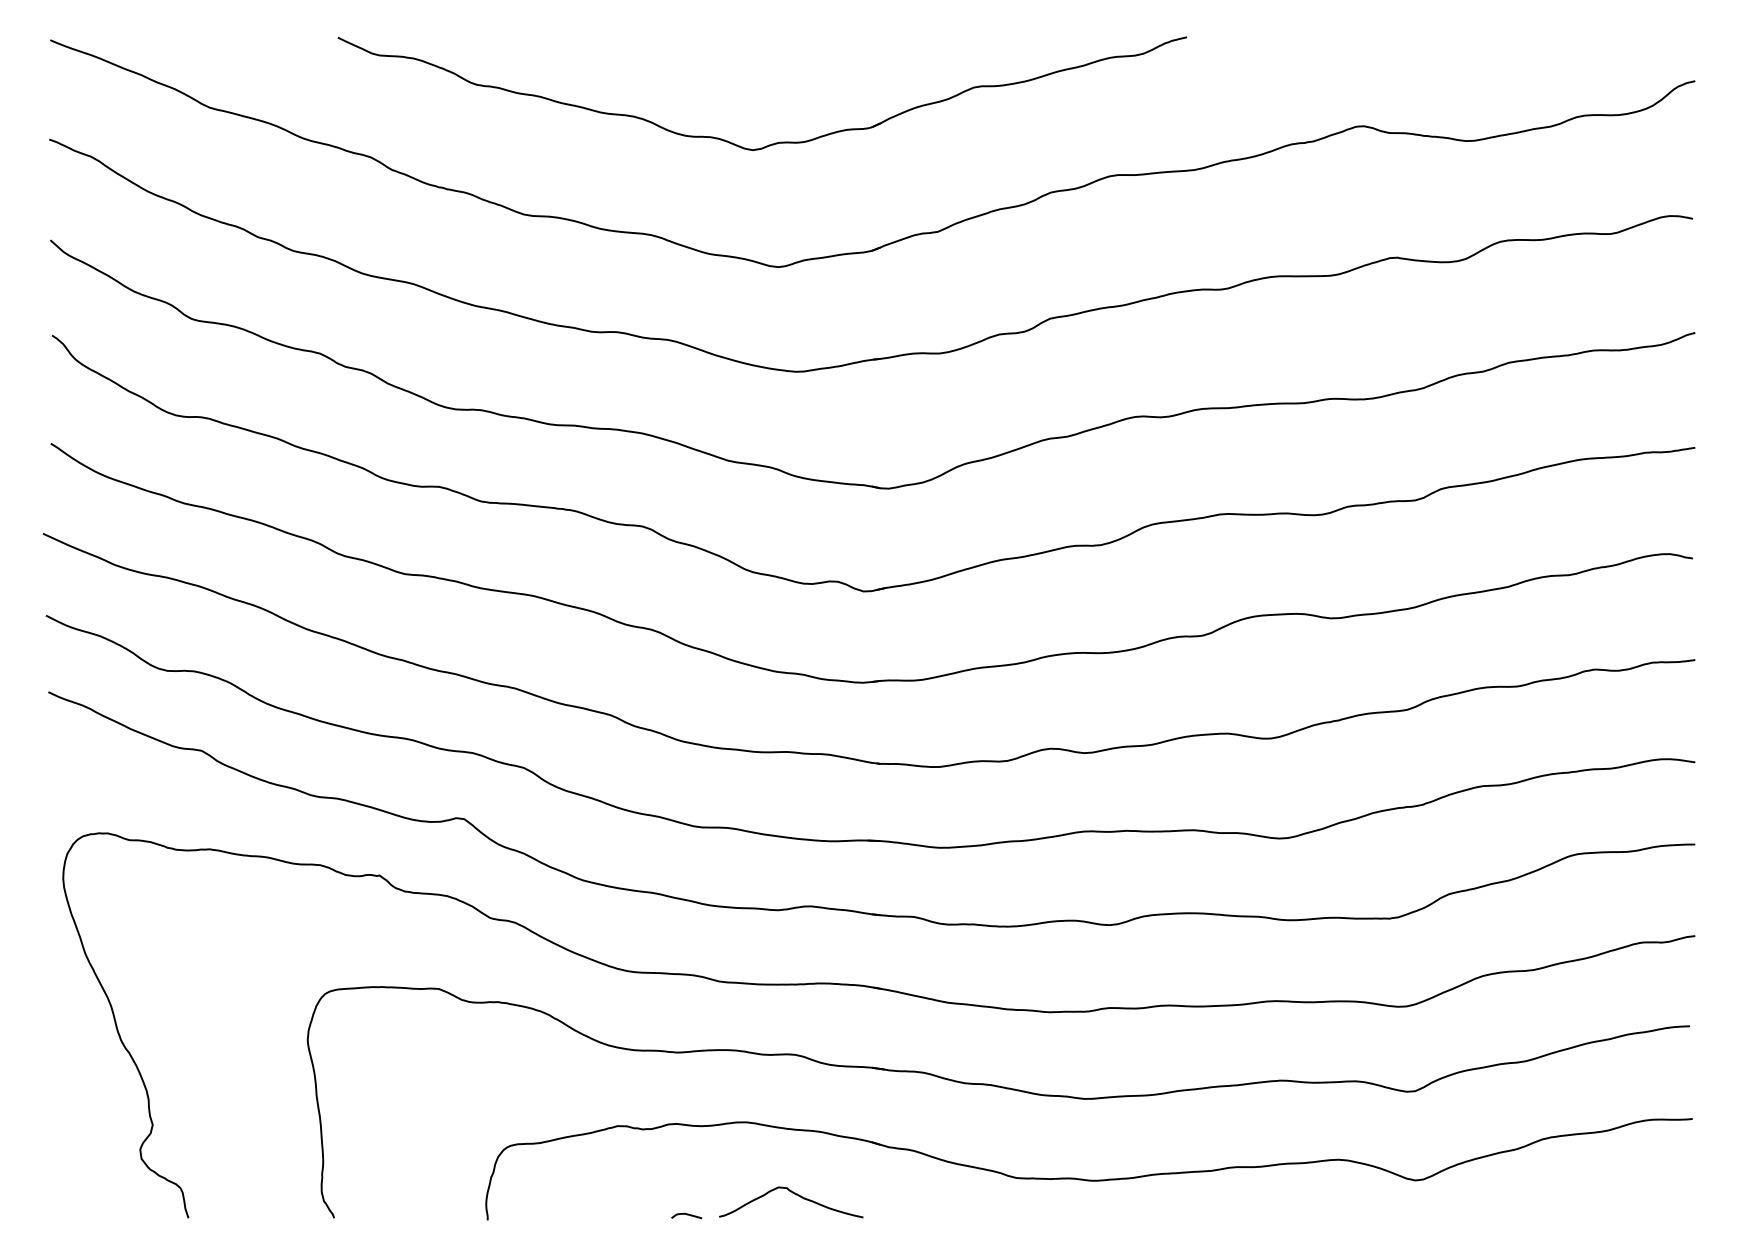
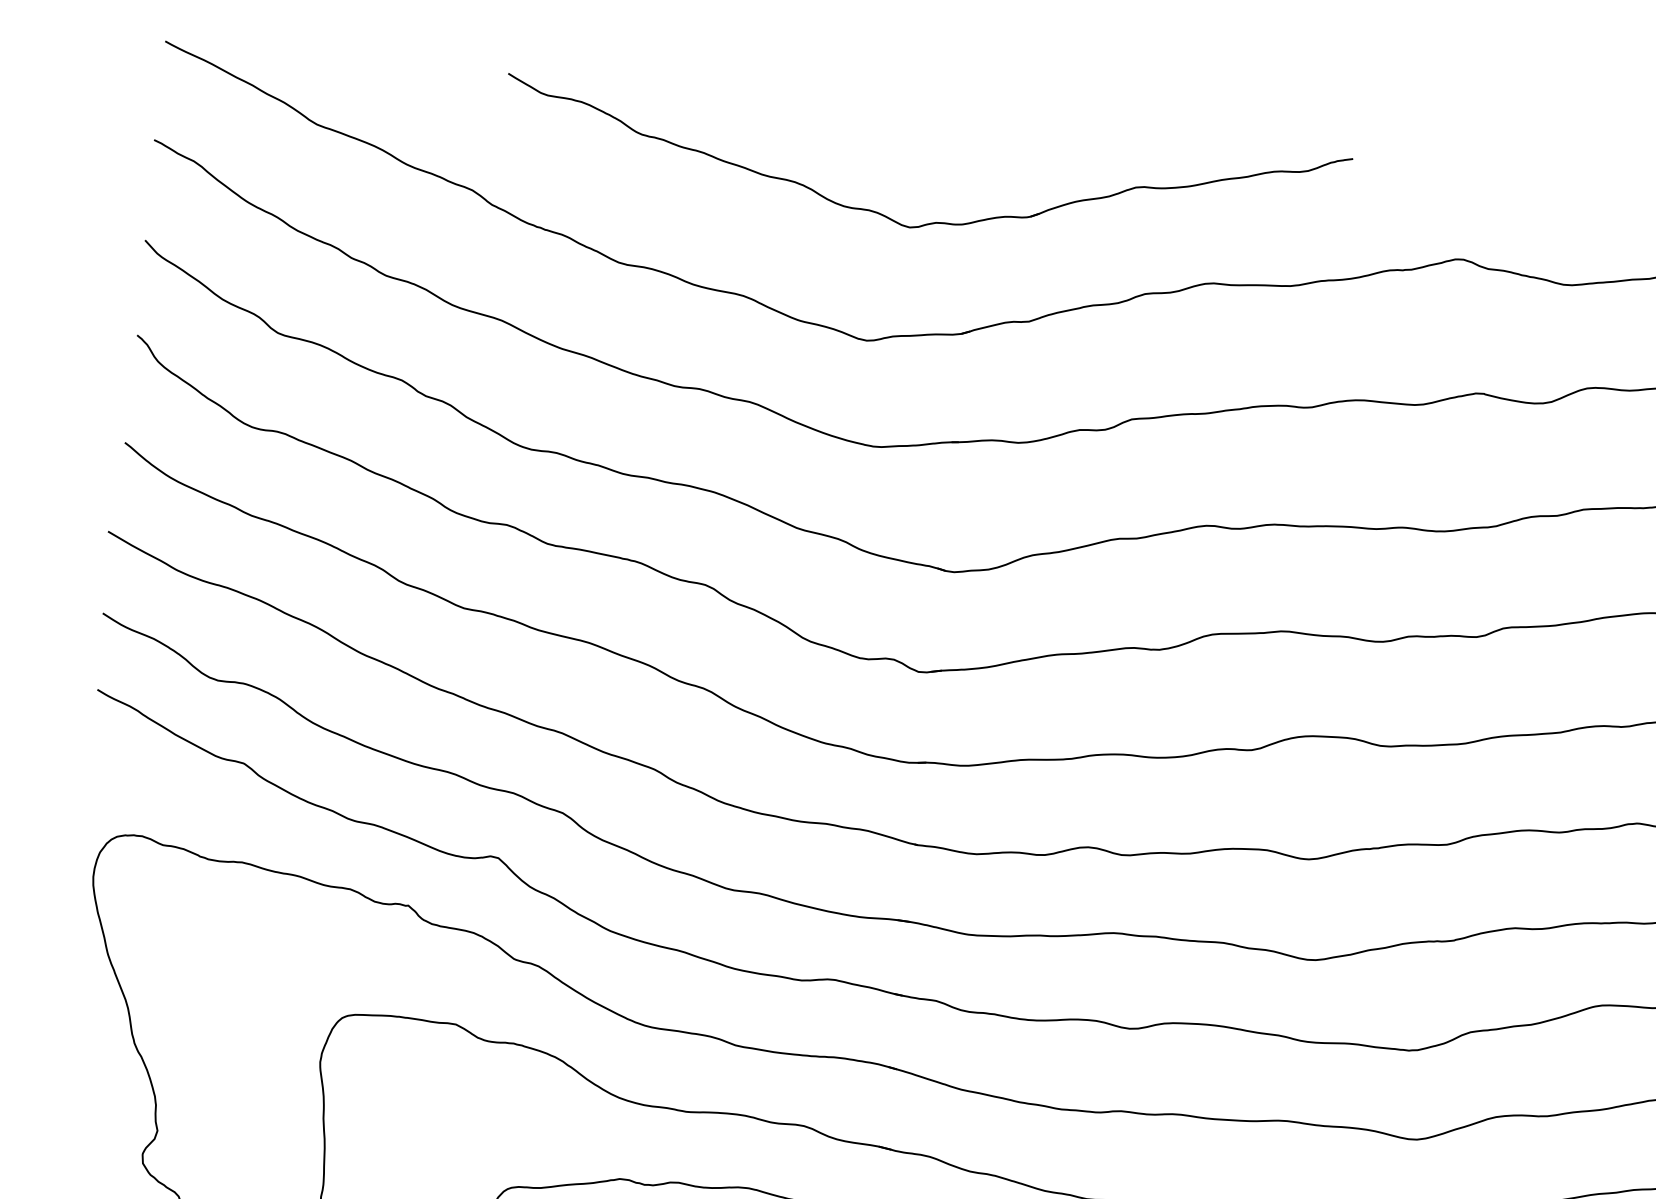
part: (775, 142) -> (933, 222), moved

